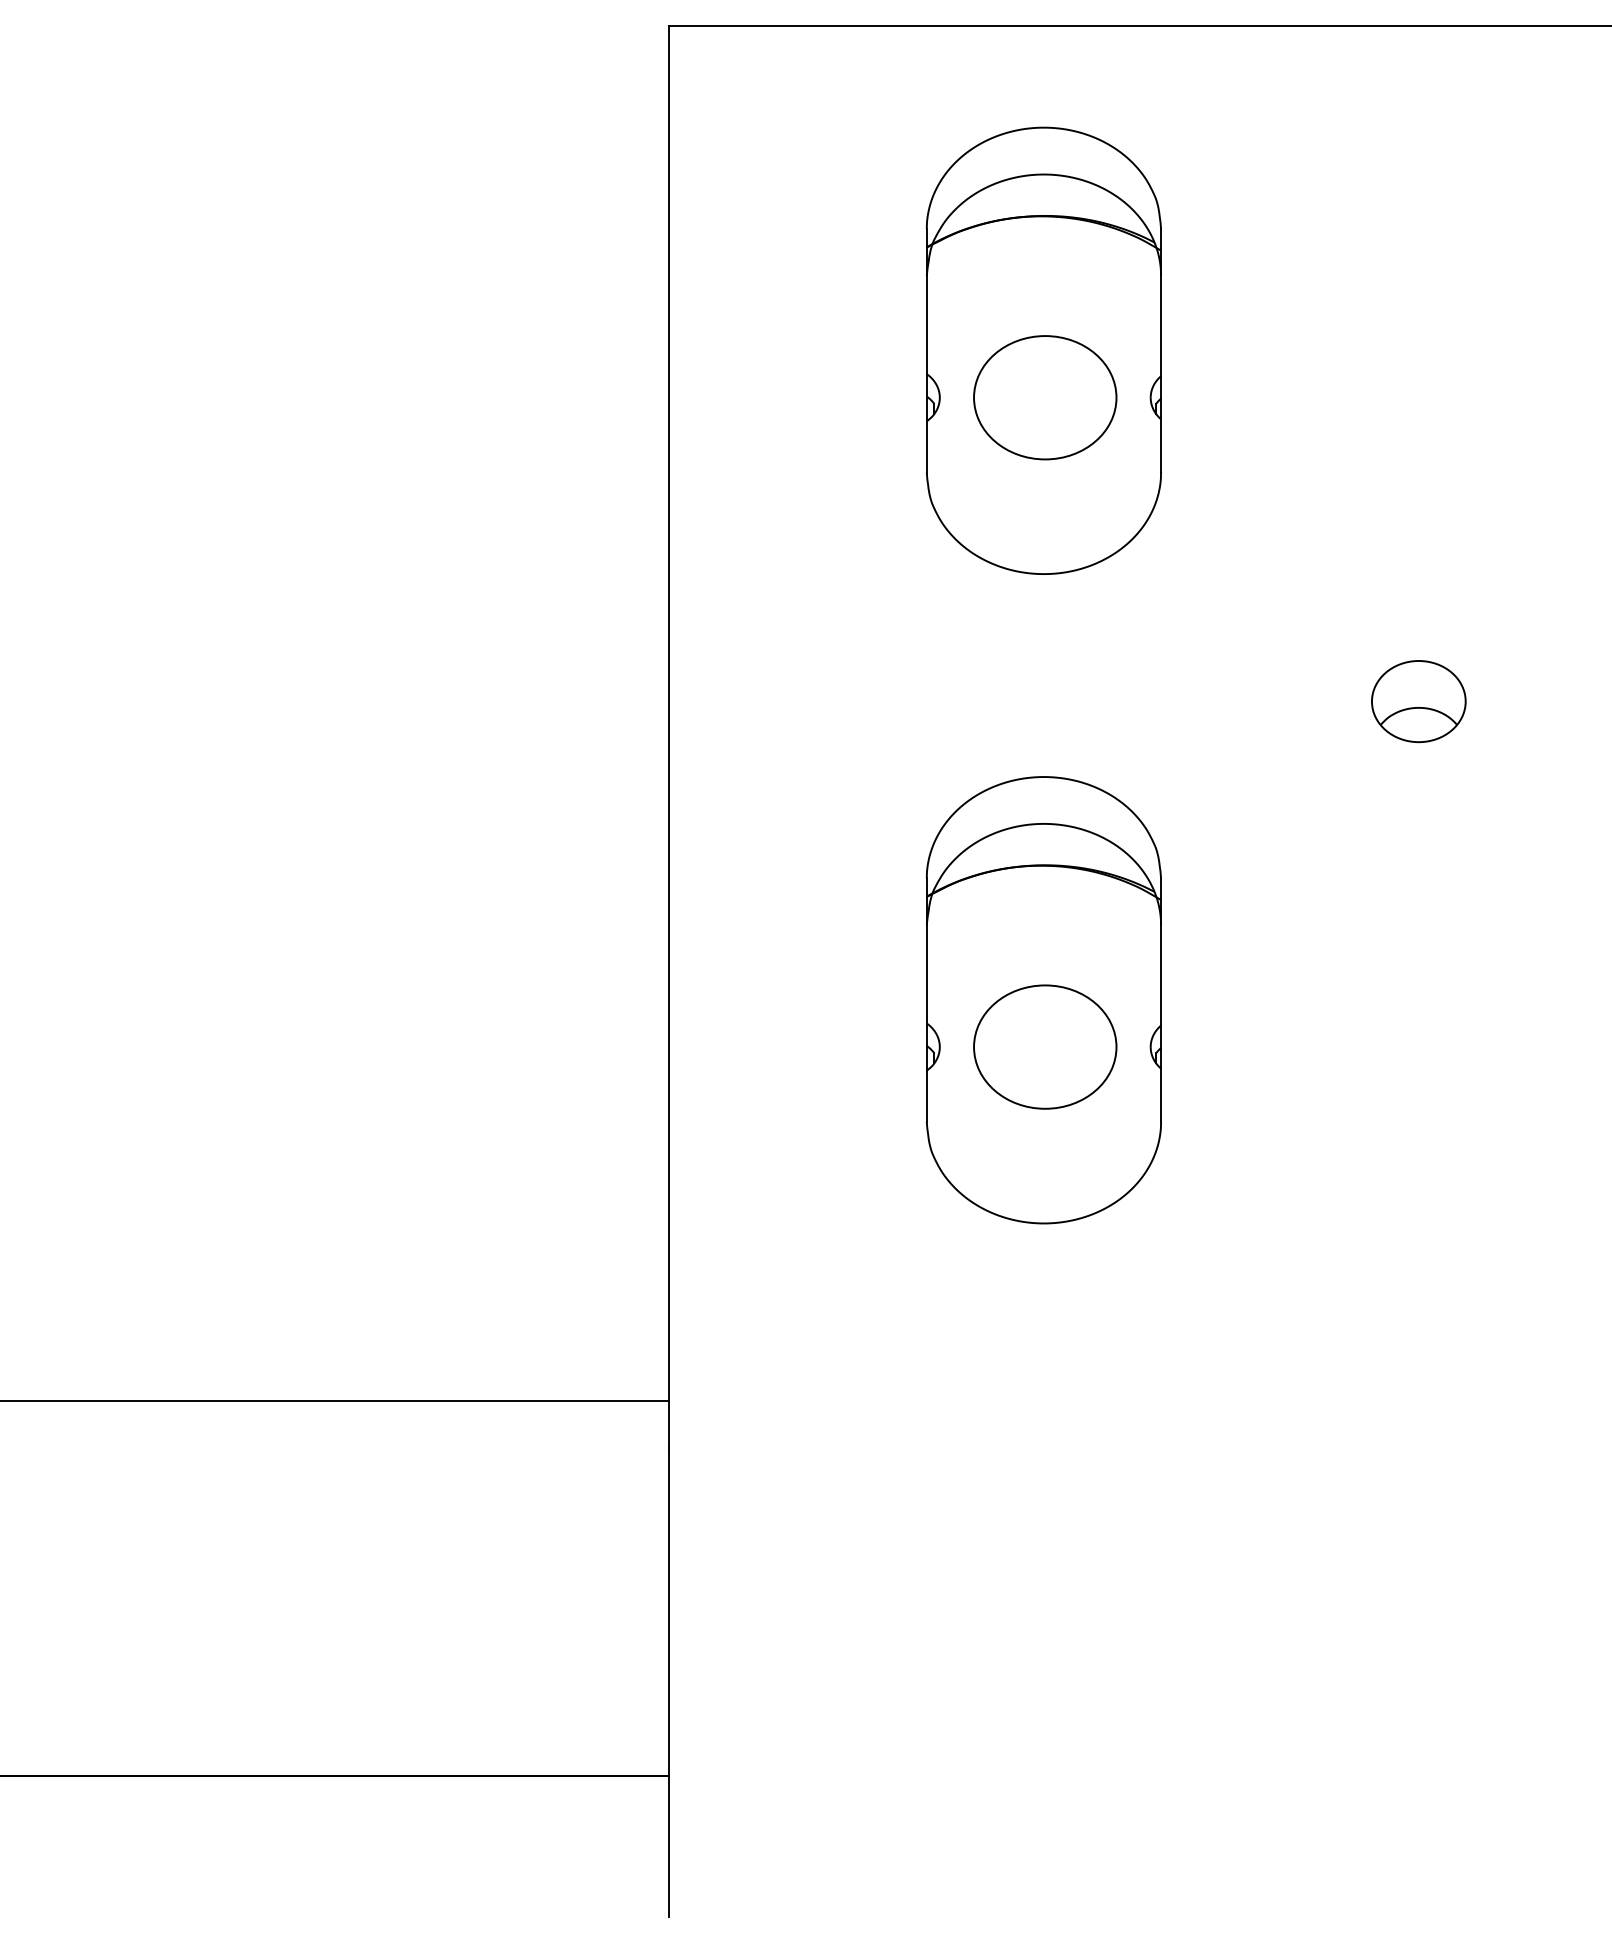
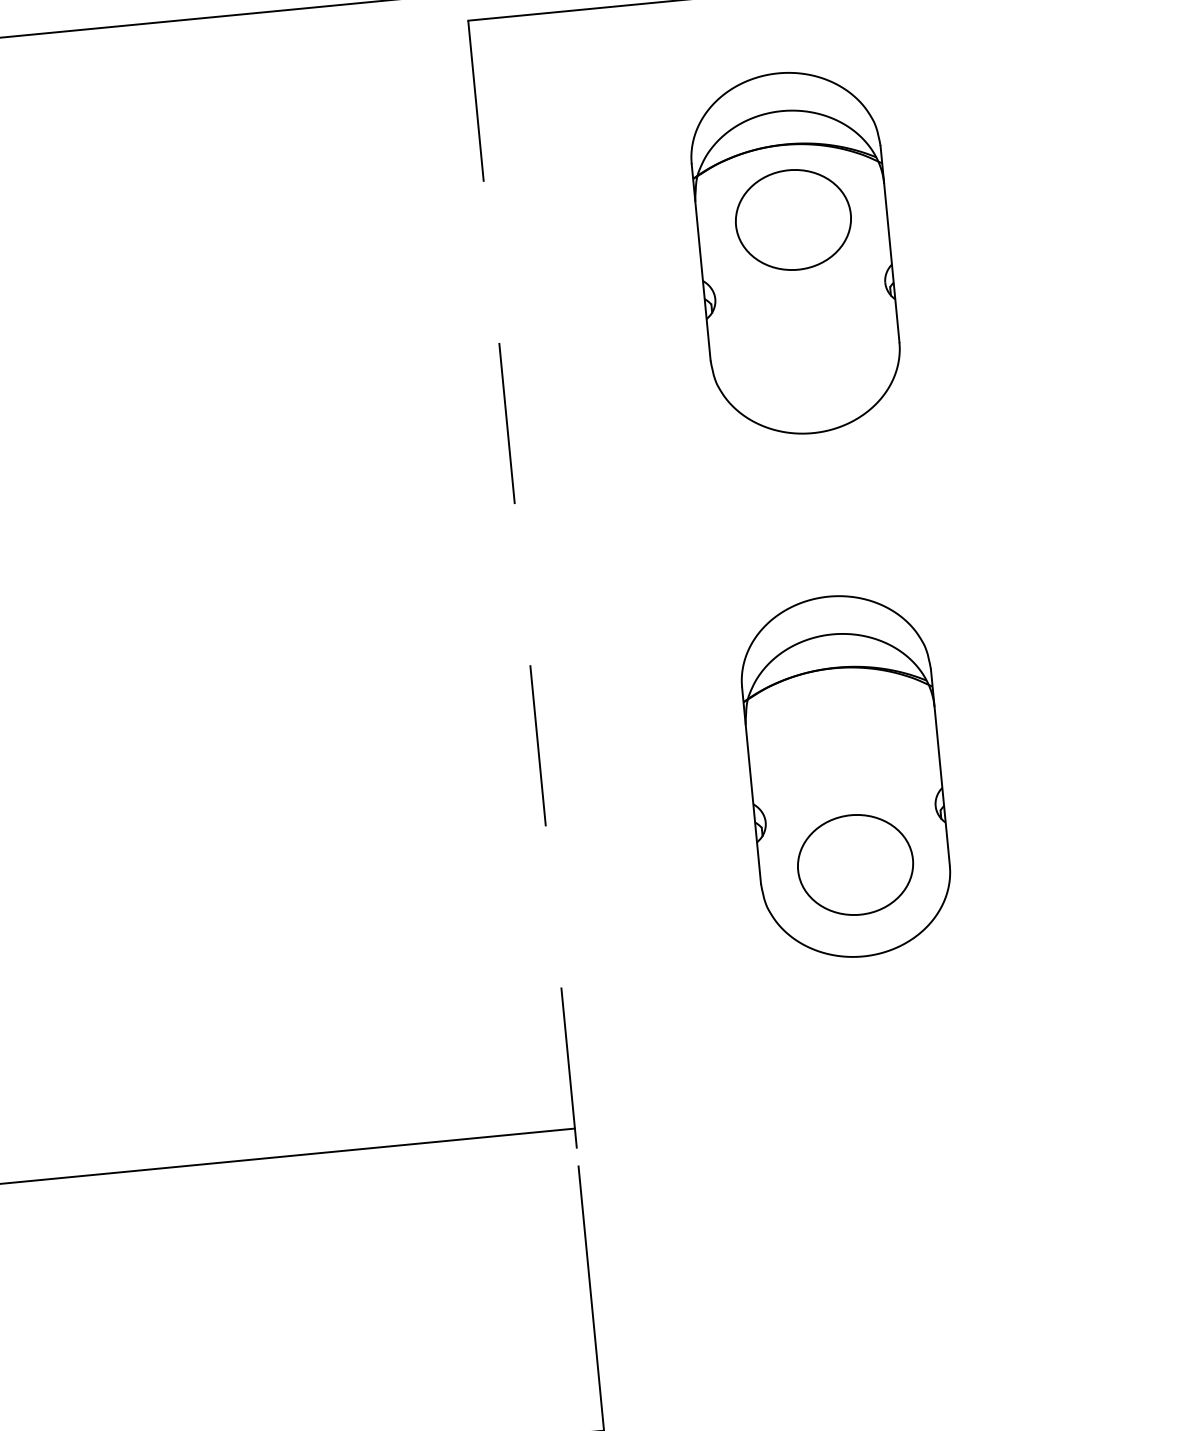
part: (1045, 397) -> (793, 219), moved
part: (1418, 701) -> (1124, 506), removed
line: (669, 737) -> (523, 593), solid -> dashed
part: (1045, 1046) -> (855, 864), moved

